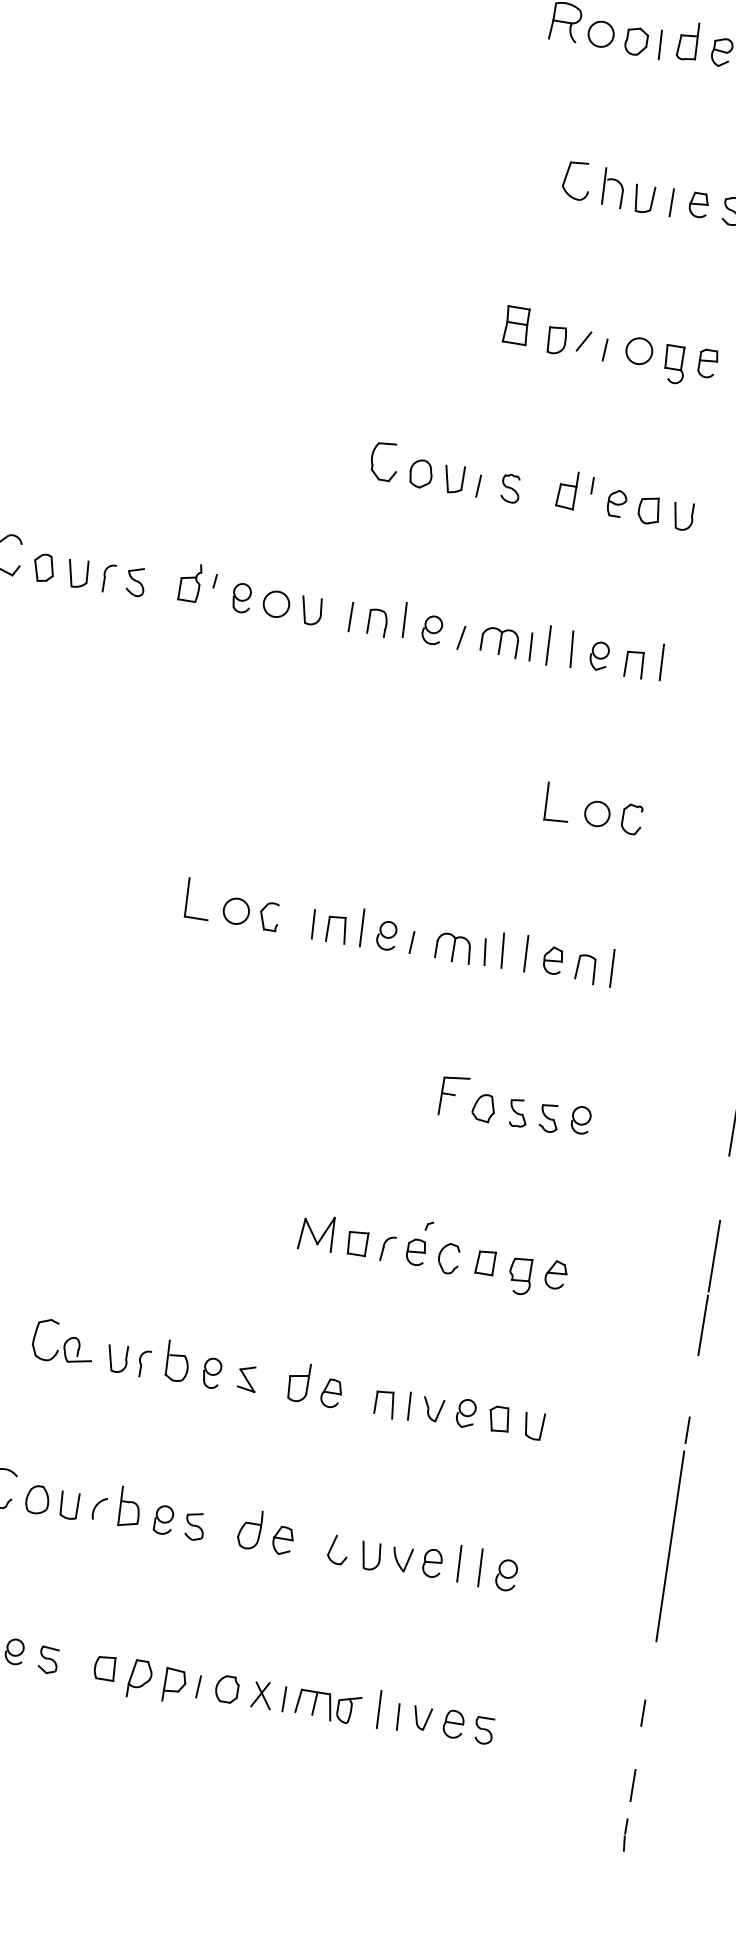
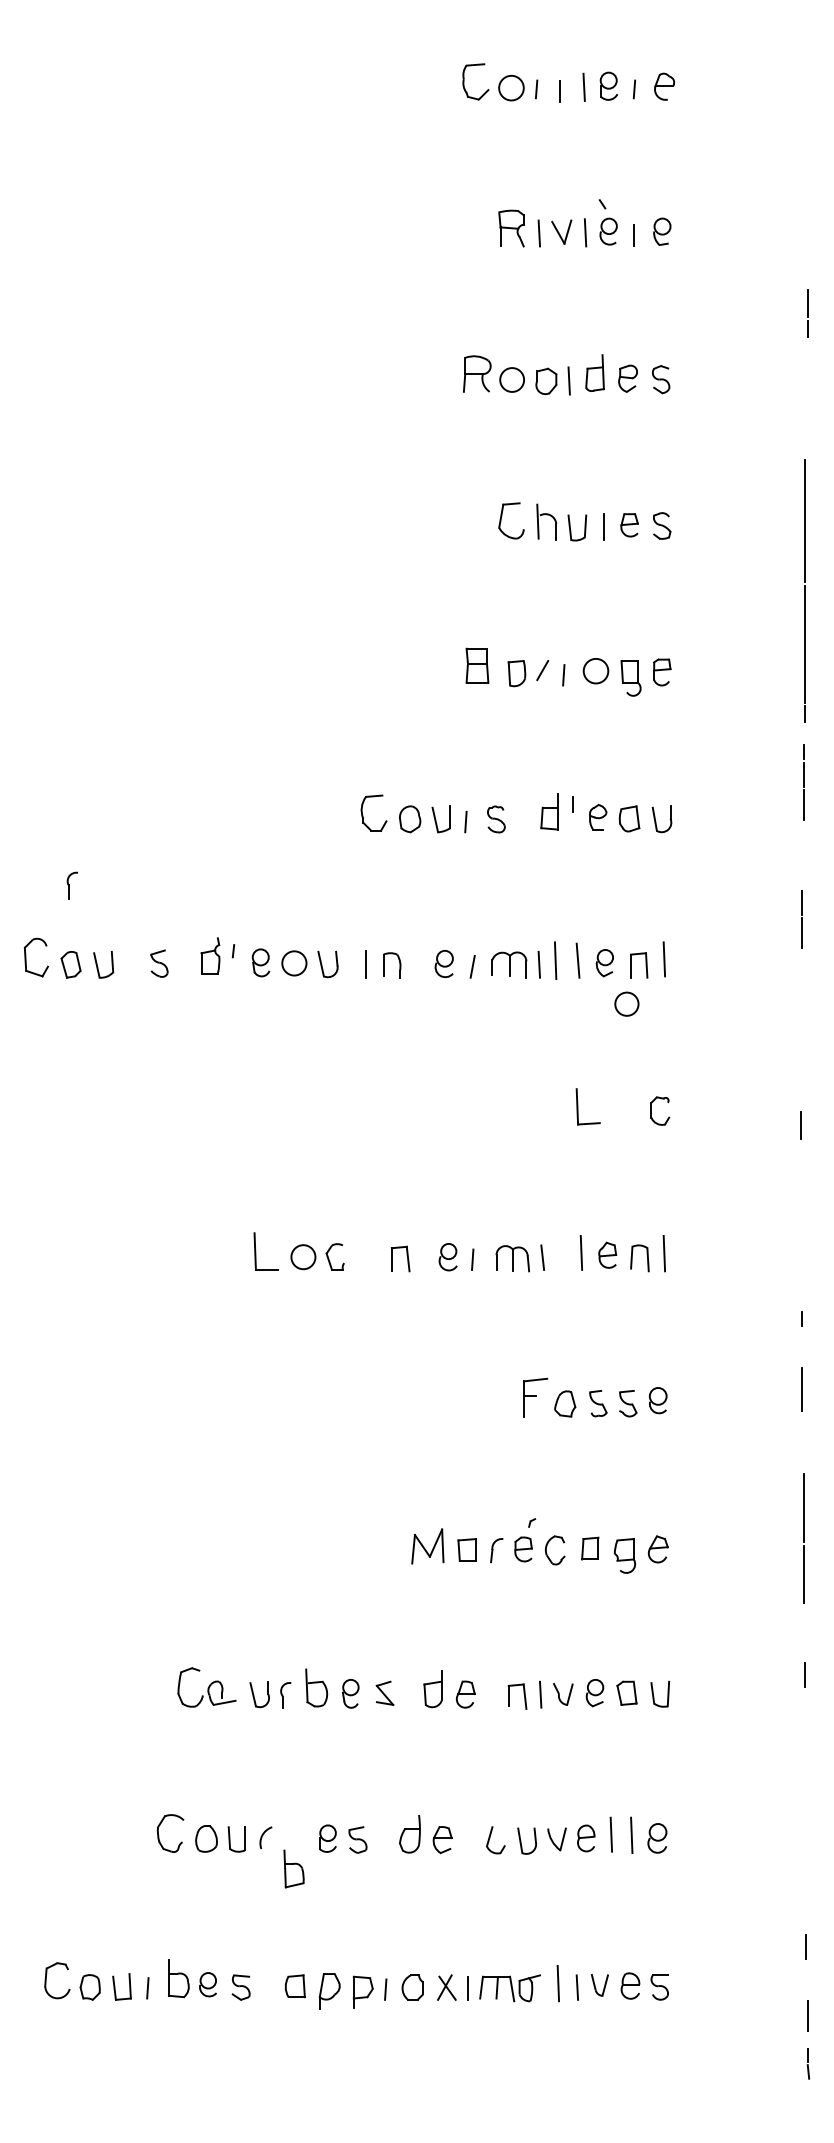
part: (107, 578) -> (71, 885), moved
line: (404, 619) -> (416, 958), removed
circle: (597, 813) -> (626, 1003), moved
line: (313, 924) -> (377, 1257), removed
line: (361, 927) -> (423, 1253), removed
line: (502, 950) -> (558, 1253), removed
part: (129, 1506) -> (293, 1868), moved
line: (670, 1546) -> (806, 1786), removed

